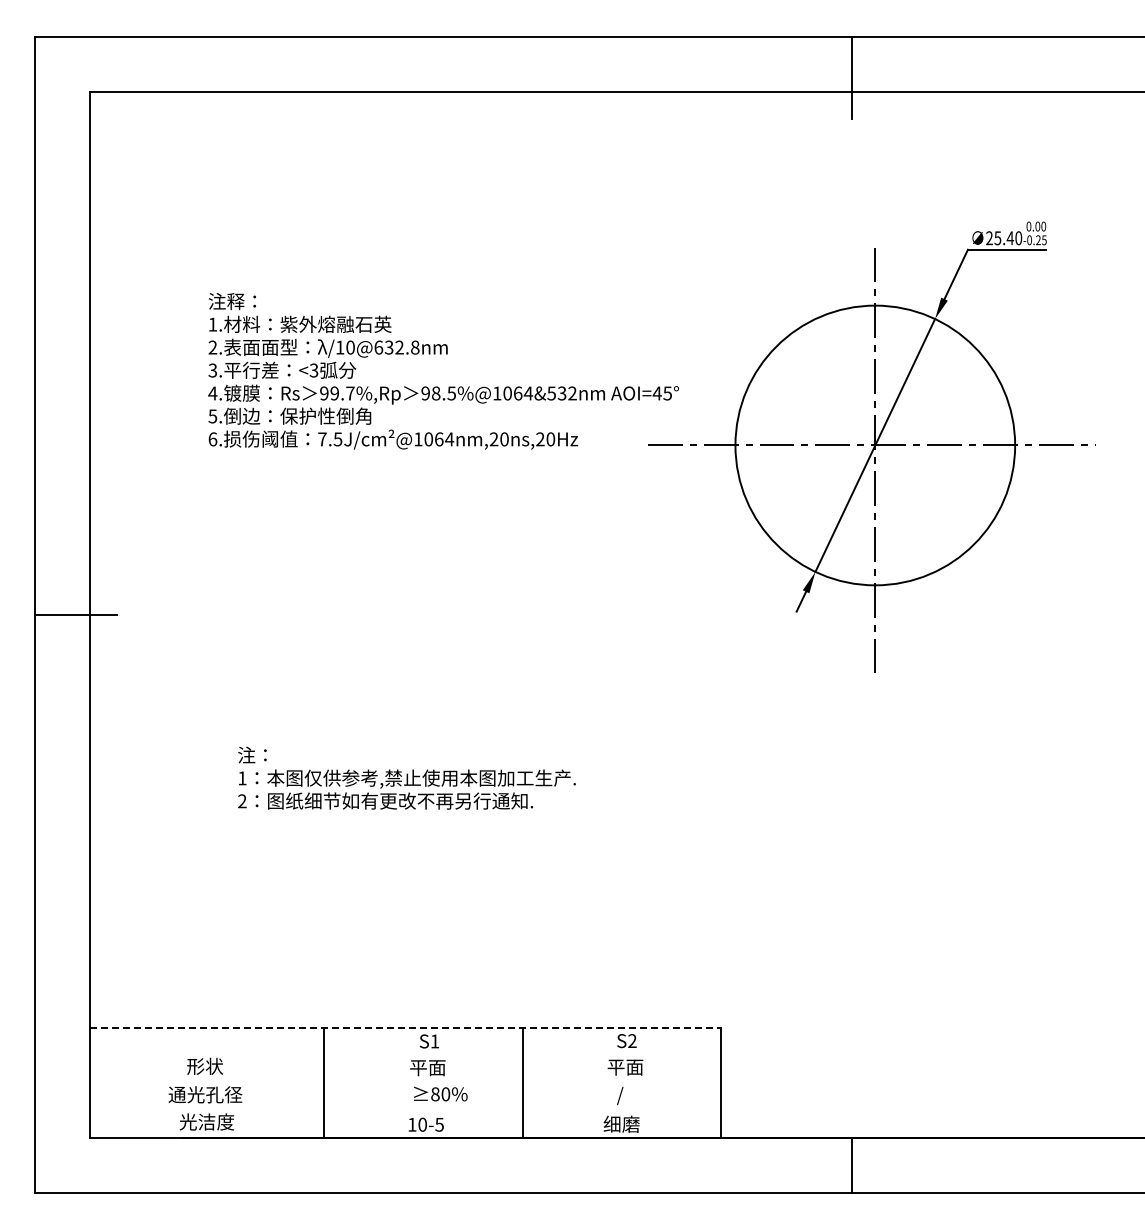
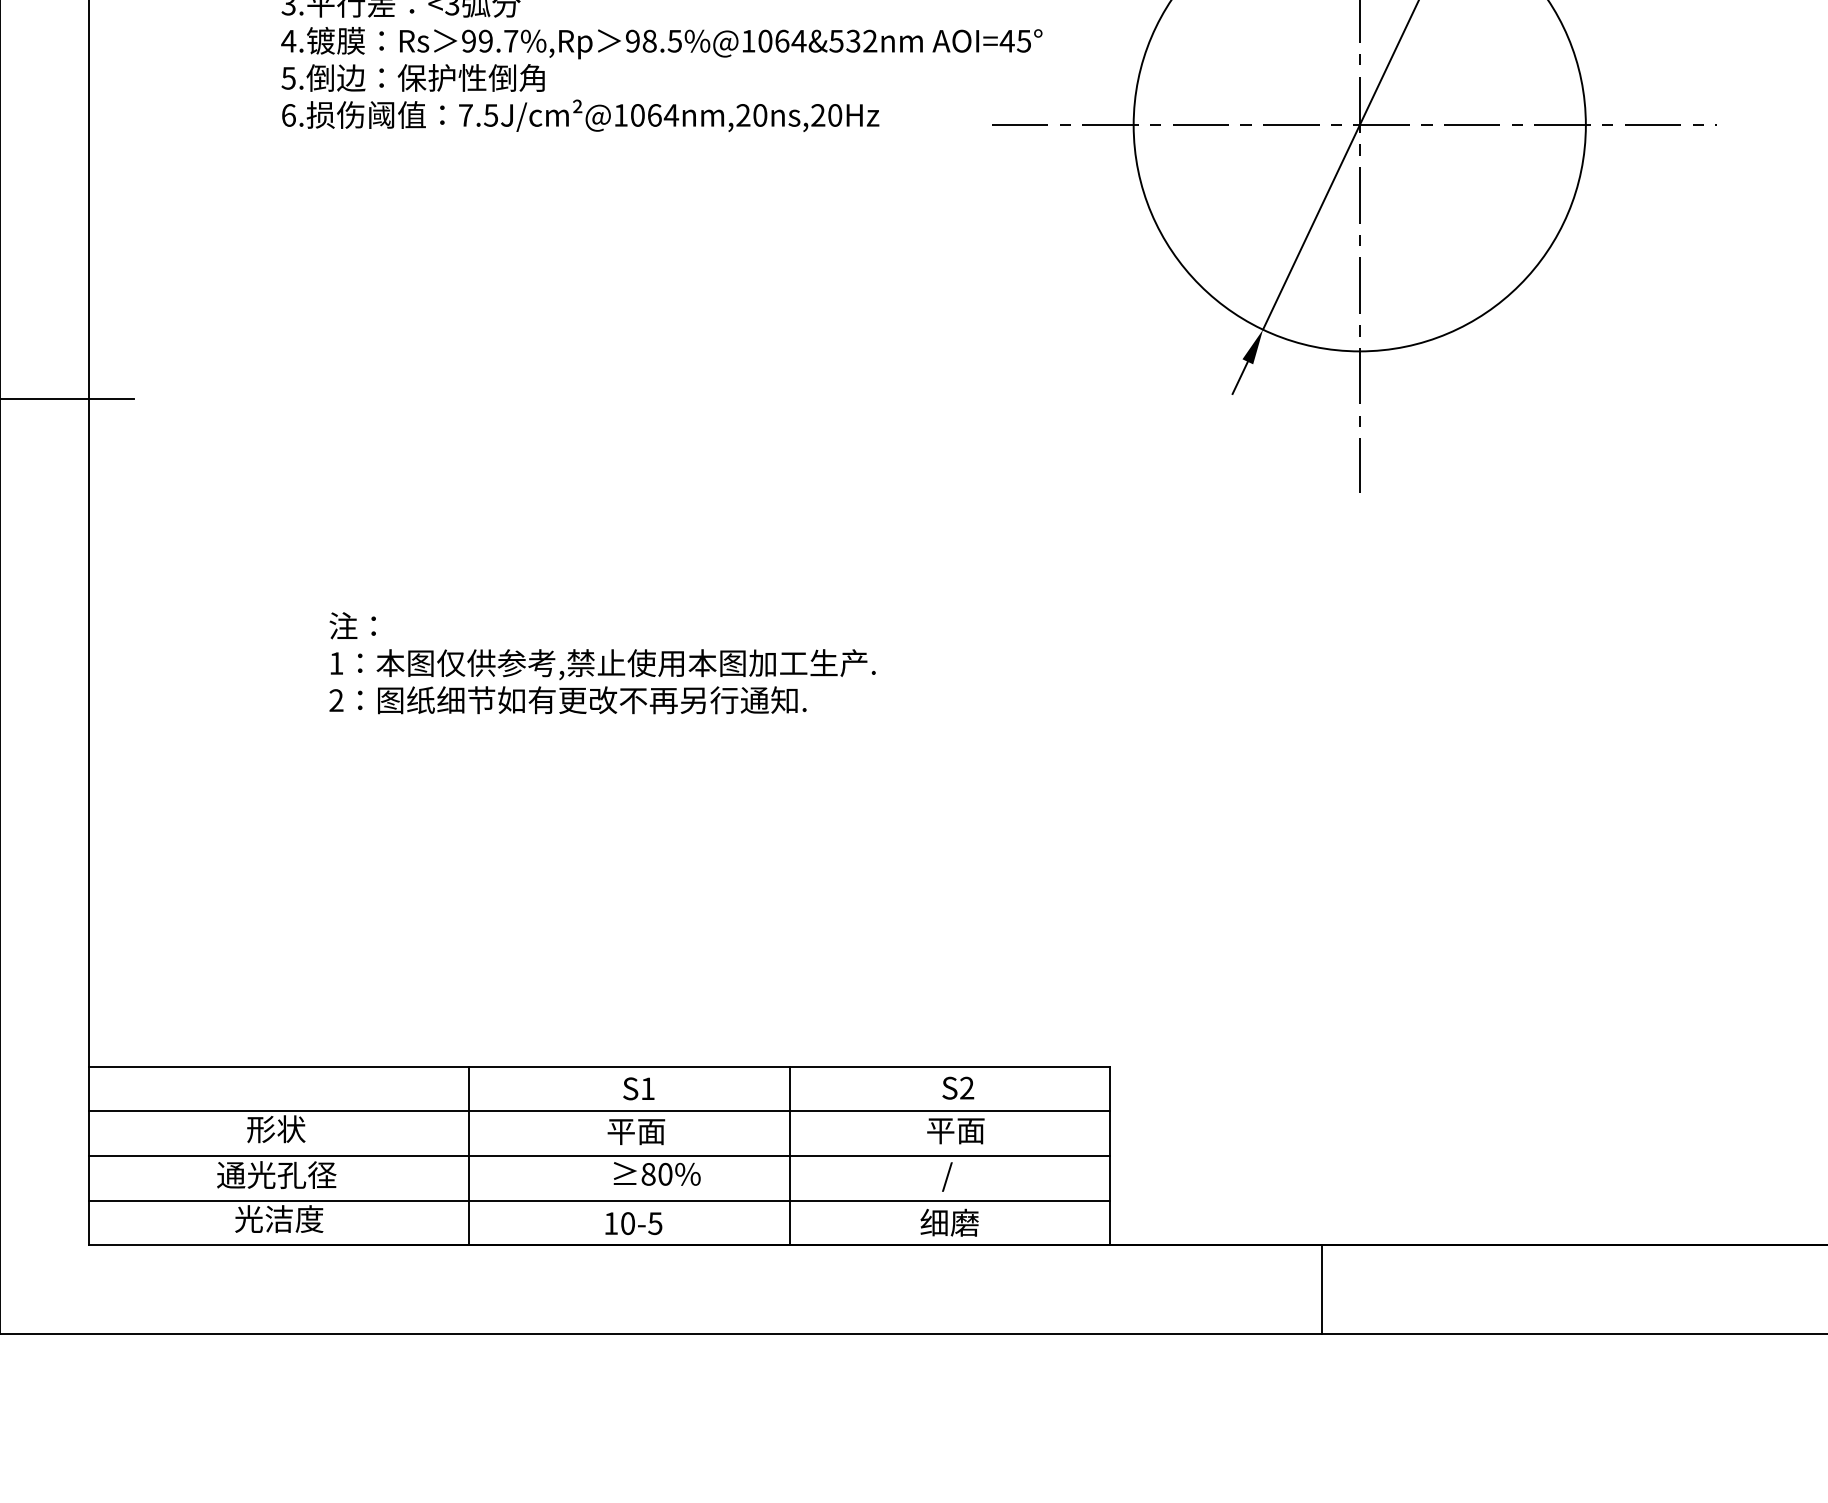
line: (405, 1027) -> (600, 1066), dashed -> solid
line: (404, 1055) -> (598, 1111), added
line: (404, 1082) -> (598, 1155), added
line: (404, 1110) -> (598, 1200), added

